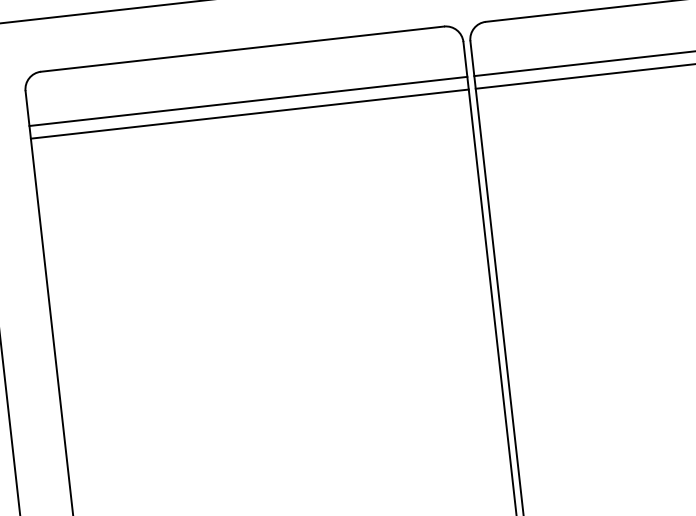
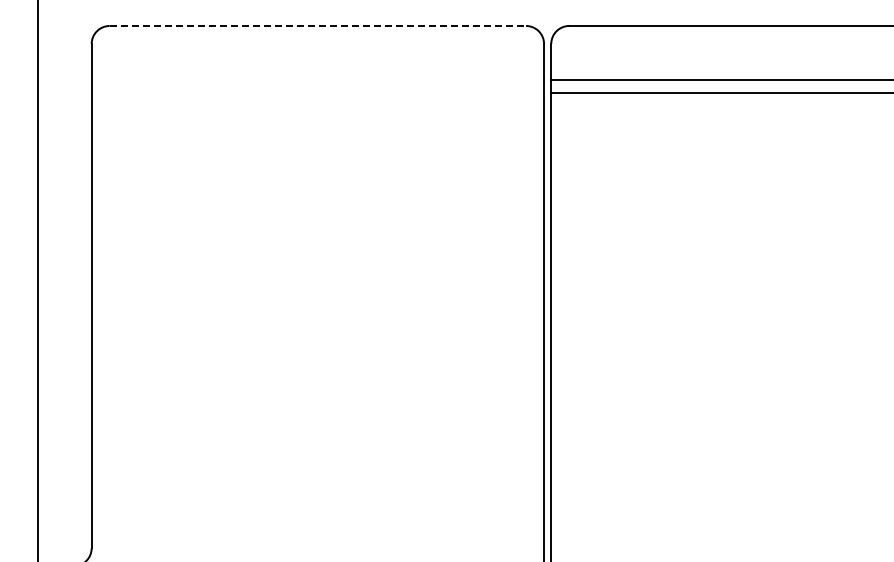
line: (243, 48) -> (318, 25), solid -> dashed
line: (248, 101) -> (317, 80), removed
line: (249, 114) -> (317, 93), removed

